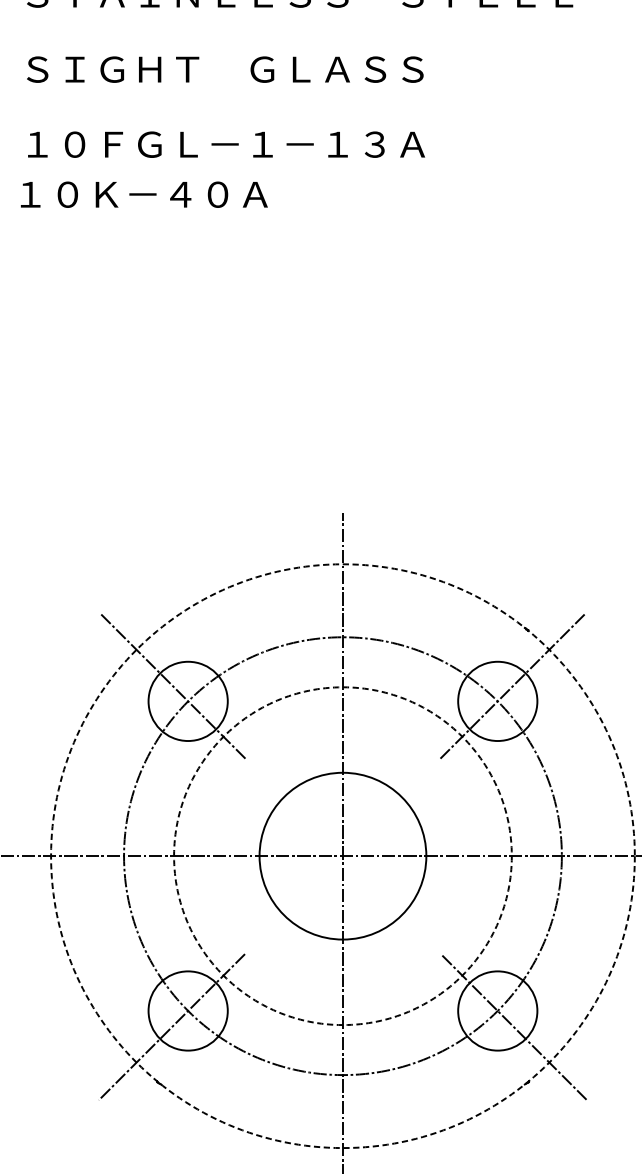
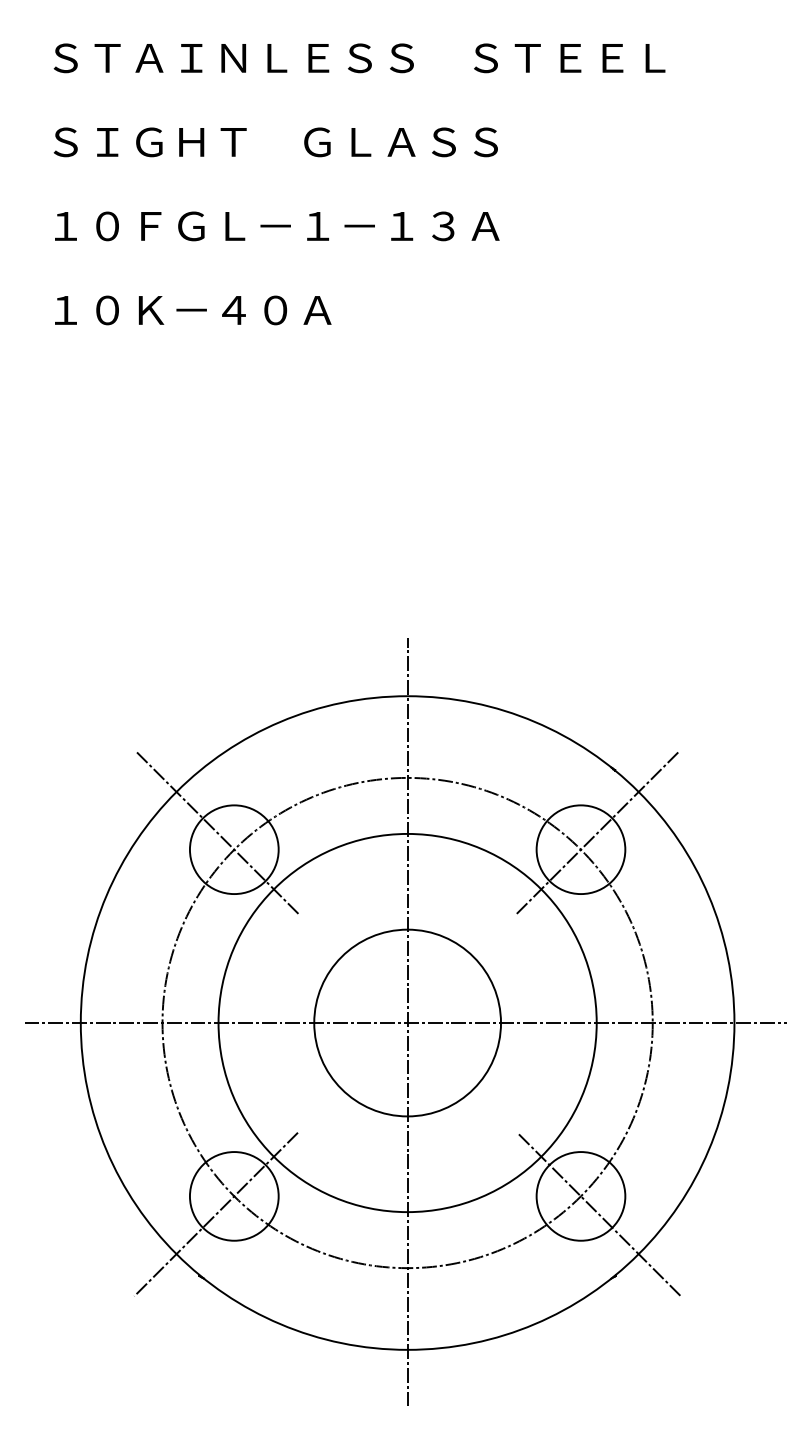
text: (144, 194) -> (193, 310), moved
circle: (342, 855) -> (407, 1022), dashed -> solid
circle: (342, 855) -> (407, 1022), dashed -> solid

